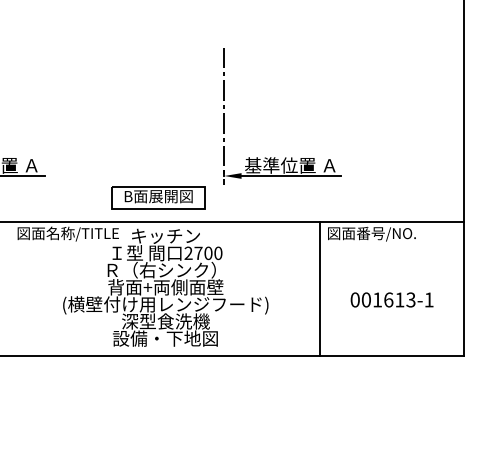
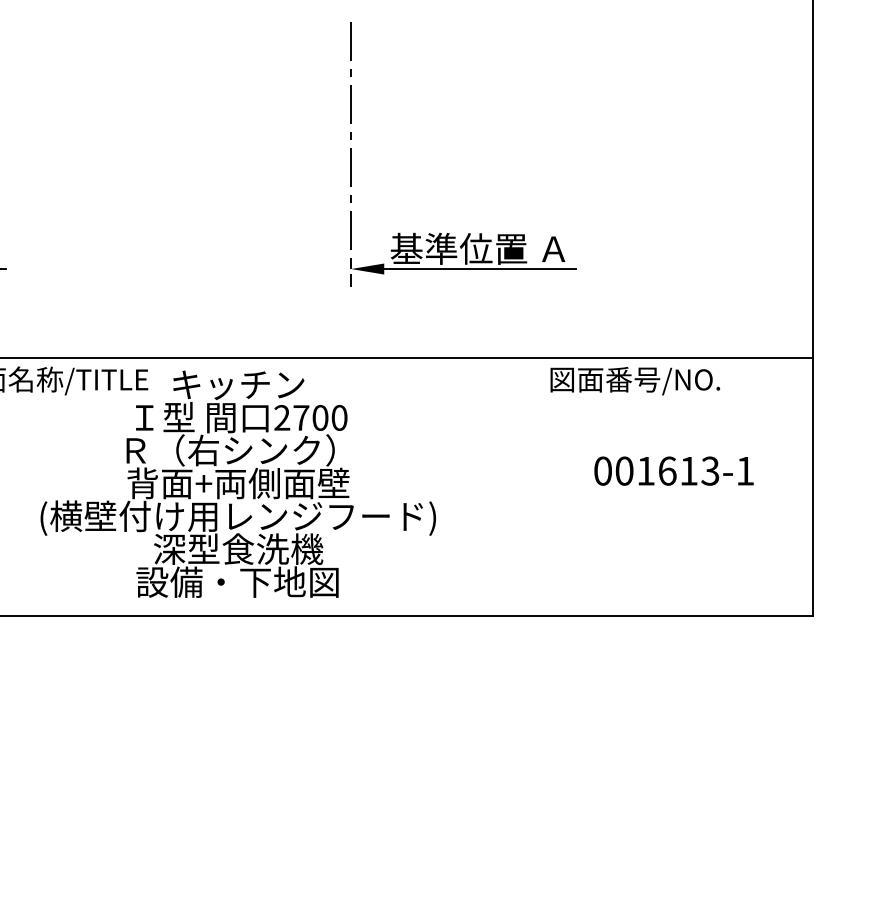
part: (158, 197) -> (224, 310), removed
line: (320, 289) -> (536, 487), removed
text: (391, 299) -> (672, 470), moved

